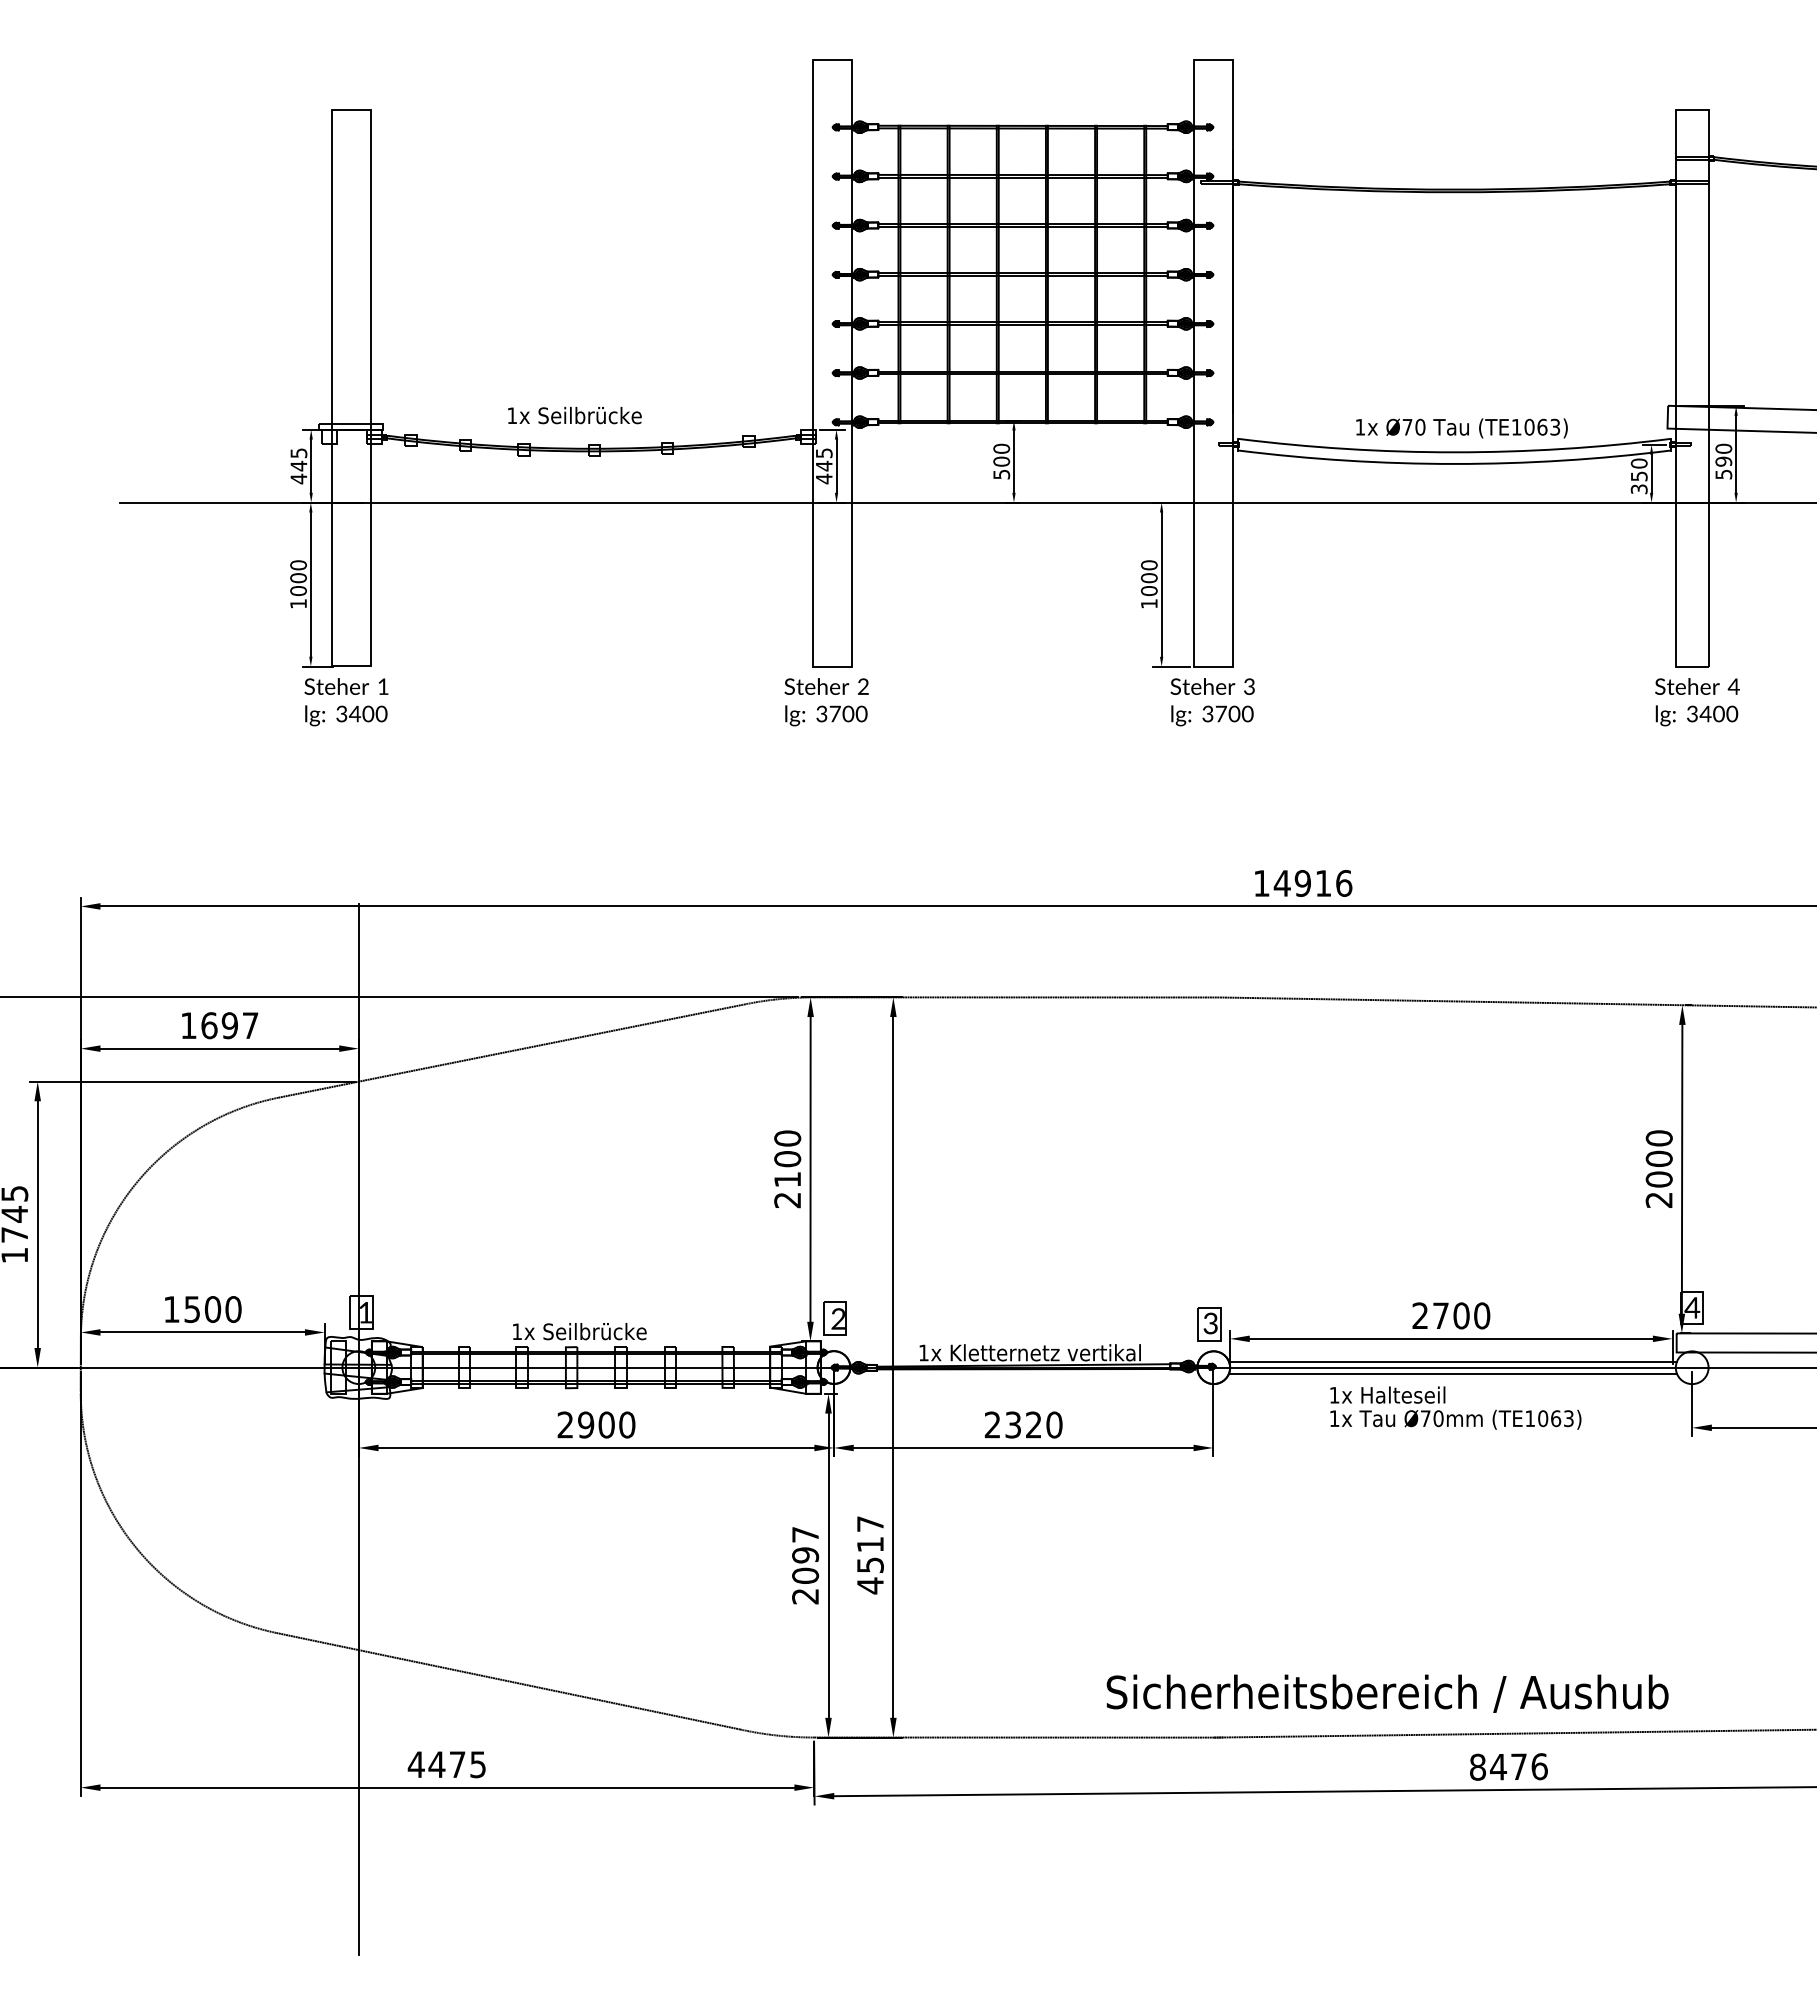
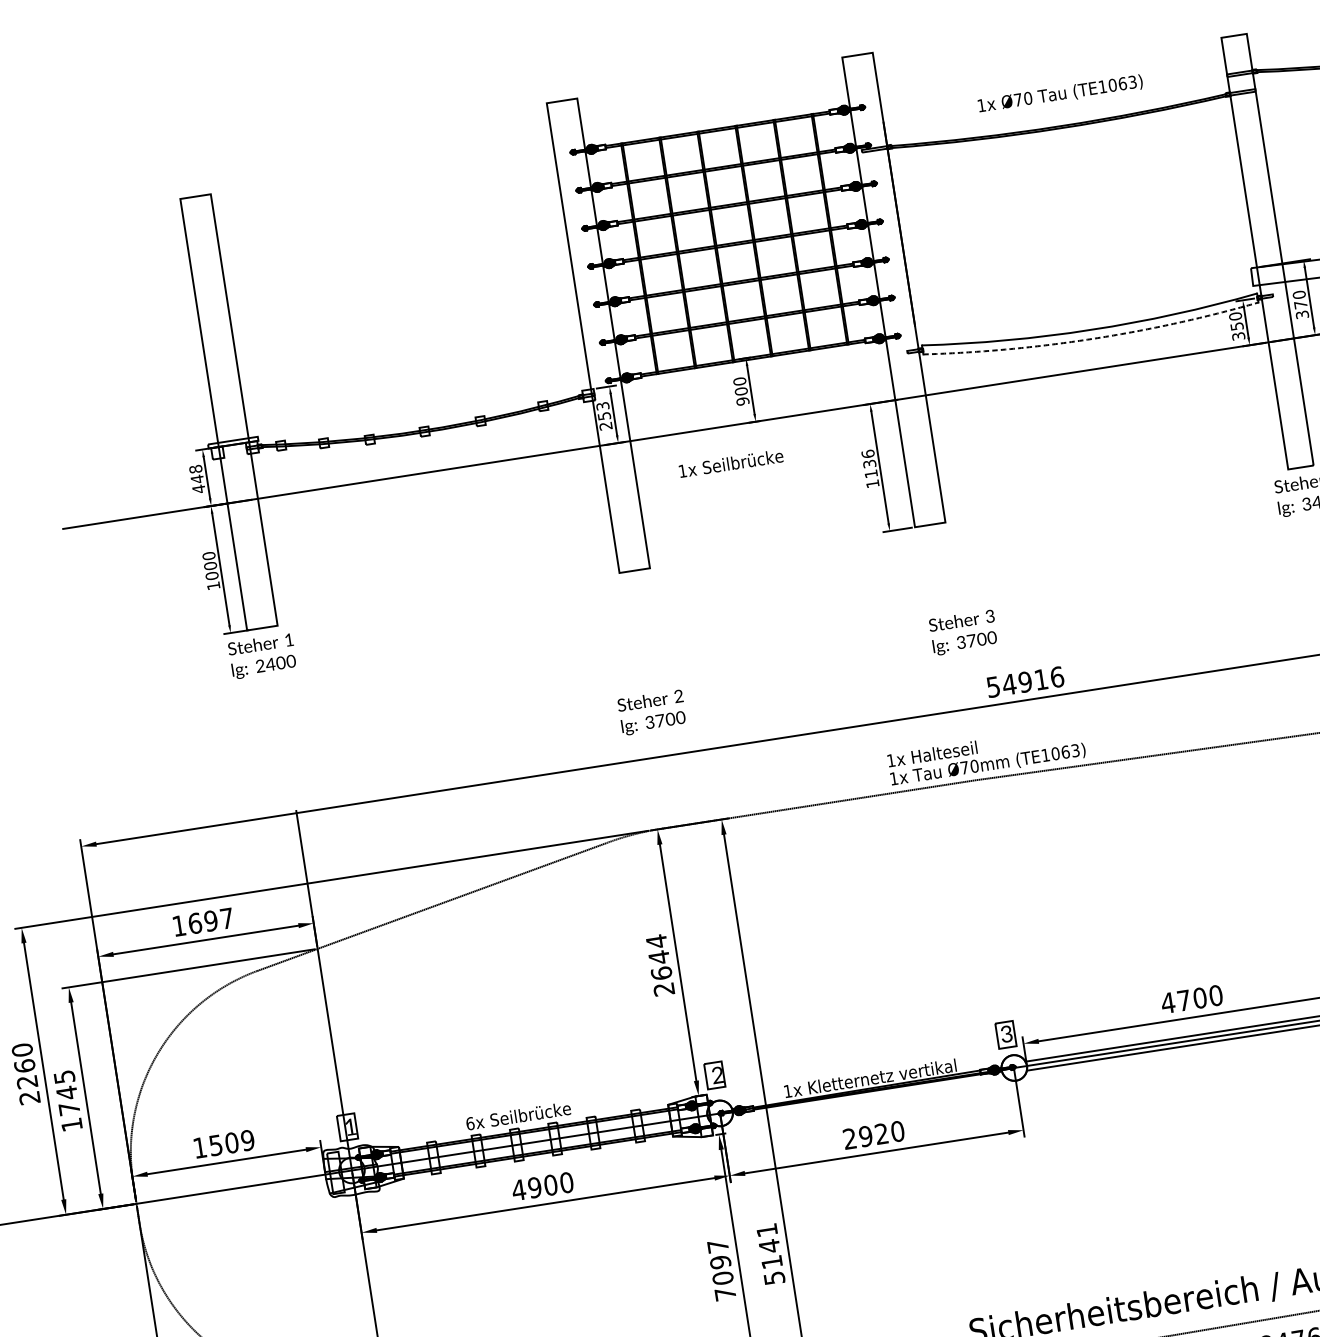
text: (574, 415) -> (730, 463), moved
text: (1461, 428) -> (1060, 94), moved
text: (298, 453) -> (195, 469), 445 -> 448
arc: (1454, 463) -> (1092, 338), solid -> dashed
text: (823, 466) -> (603, 416), 445 -> 253
text: (1723, 467) -> (1301, 309), 590 -> 370
text: (1001, 474) -> (742, 401), 500 -> 900
text: (1149, 578) -> (869, 464), 1000 -> 1136
text: (826, 702) -> (652, 712), moved
text: (1212, 702) -> (963, 633), moved
text: (341, 716) -> (260, 668), 3400 -> 2400
text: (1261, 883) -> (993, 687), 14916 -> 54916
text: (787, 1158) -> (658, 957), 2100 -> 2644
text: (233, 1309) -> (247, 1140), 1500 -> 1509
text: (1419, 1315) -> (1167, 1002), 2700 -> 4700
text: (517, 1331) -> (470, 1123), 1x -> 6x
text: (1455, 1407) -> (986, 755), moved
text: (565, 1424) -> (518, 1189), 2900 -> 4900
text: (1013, 1424) -> (865, 1136), 2320 -> 2920
text: (870, 1555) -> (770, 1254), 4517 -> 5141
text: (805, 1596) -> (725, 1294), 2097 -> 7097

